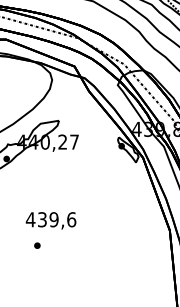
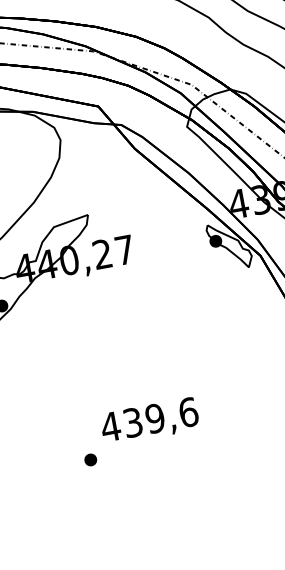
text: (50, 220) -> (148, 421), moved

